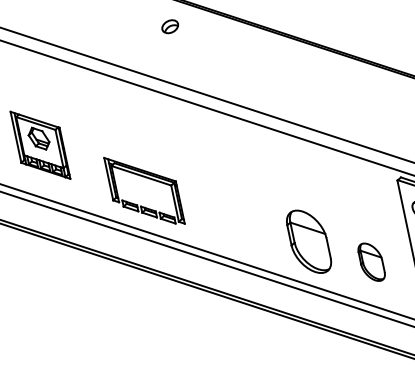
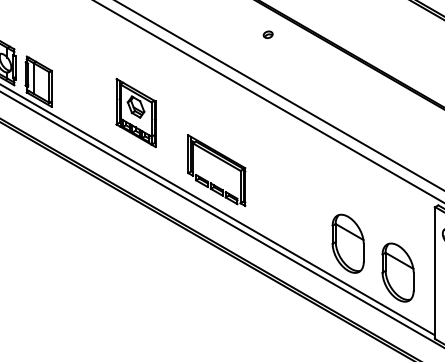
part: (169, 26) -> (267, 34), size x0.62
part: (371, 262) -> (397, 272), size x1.67

